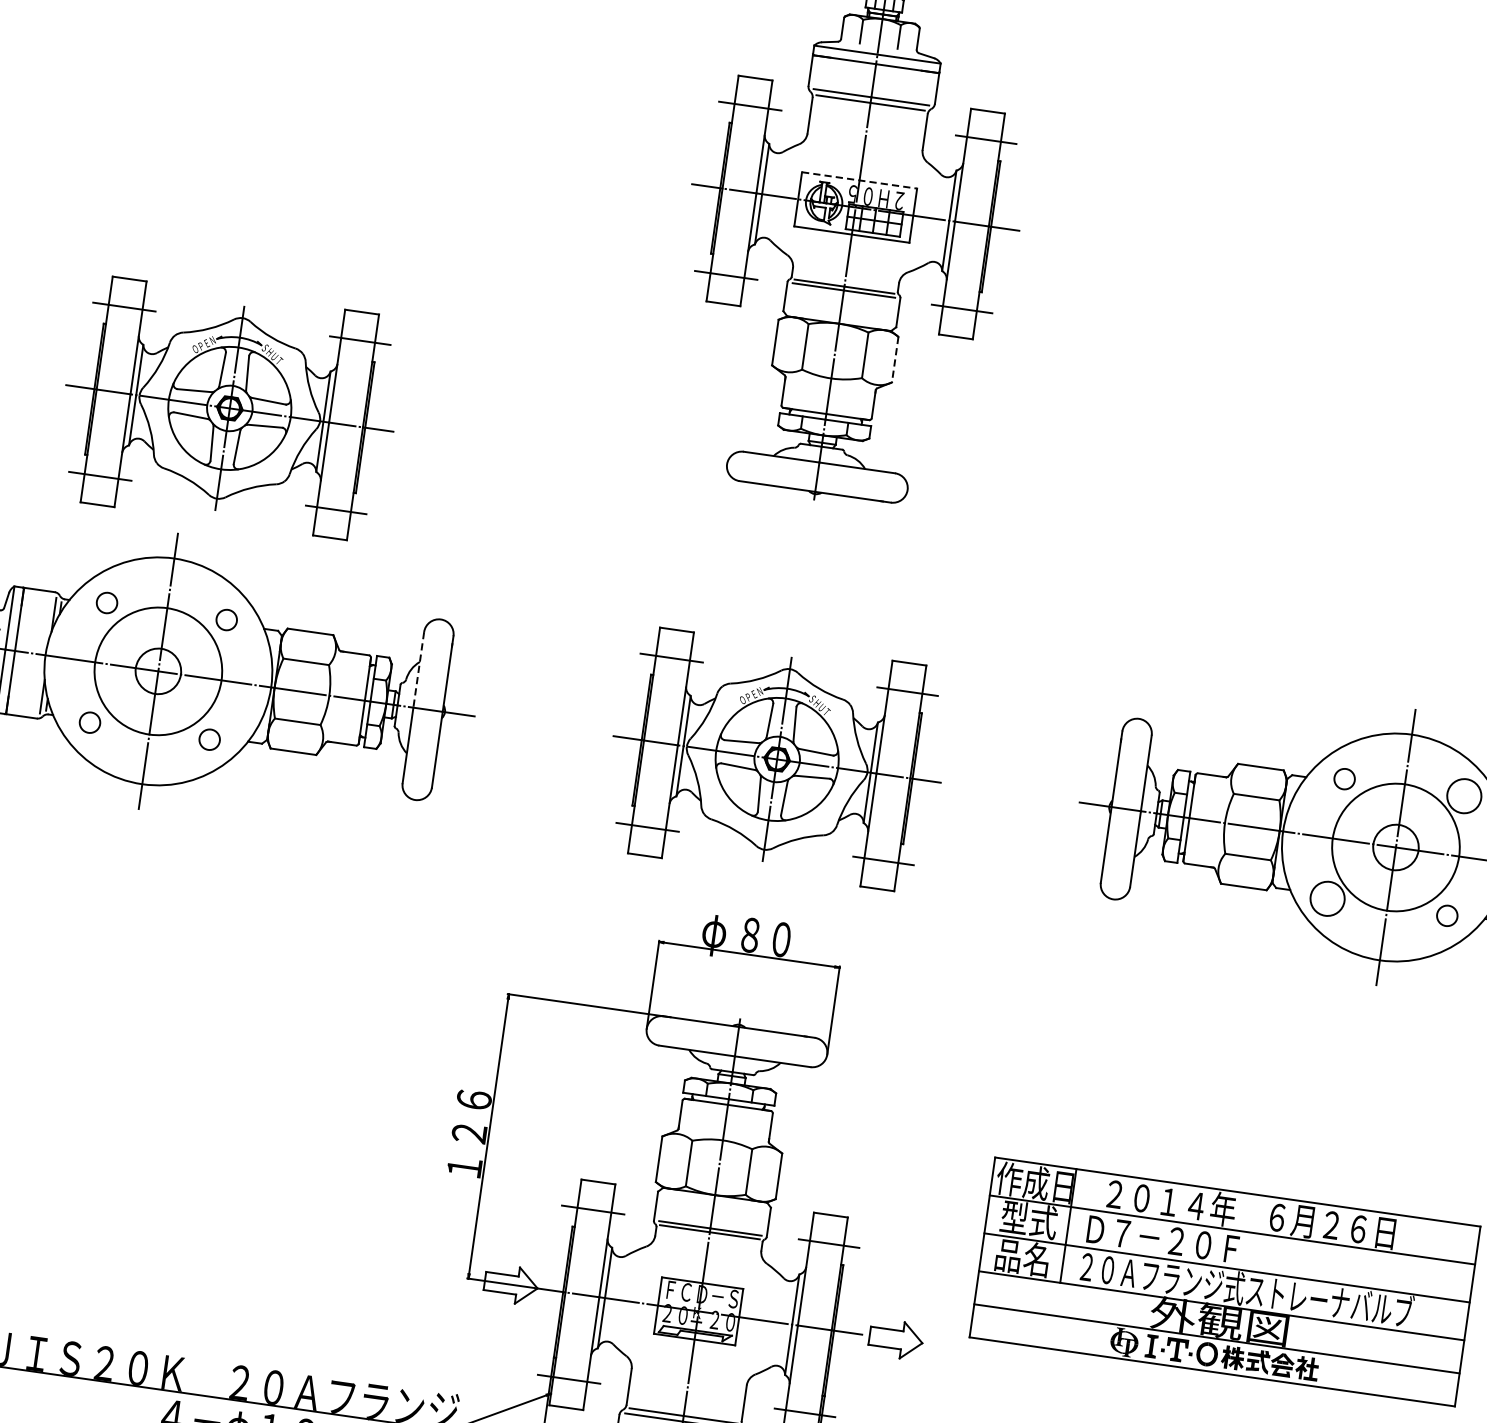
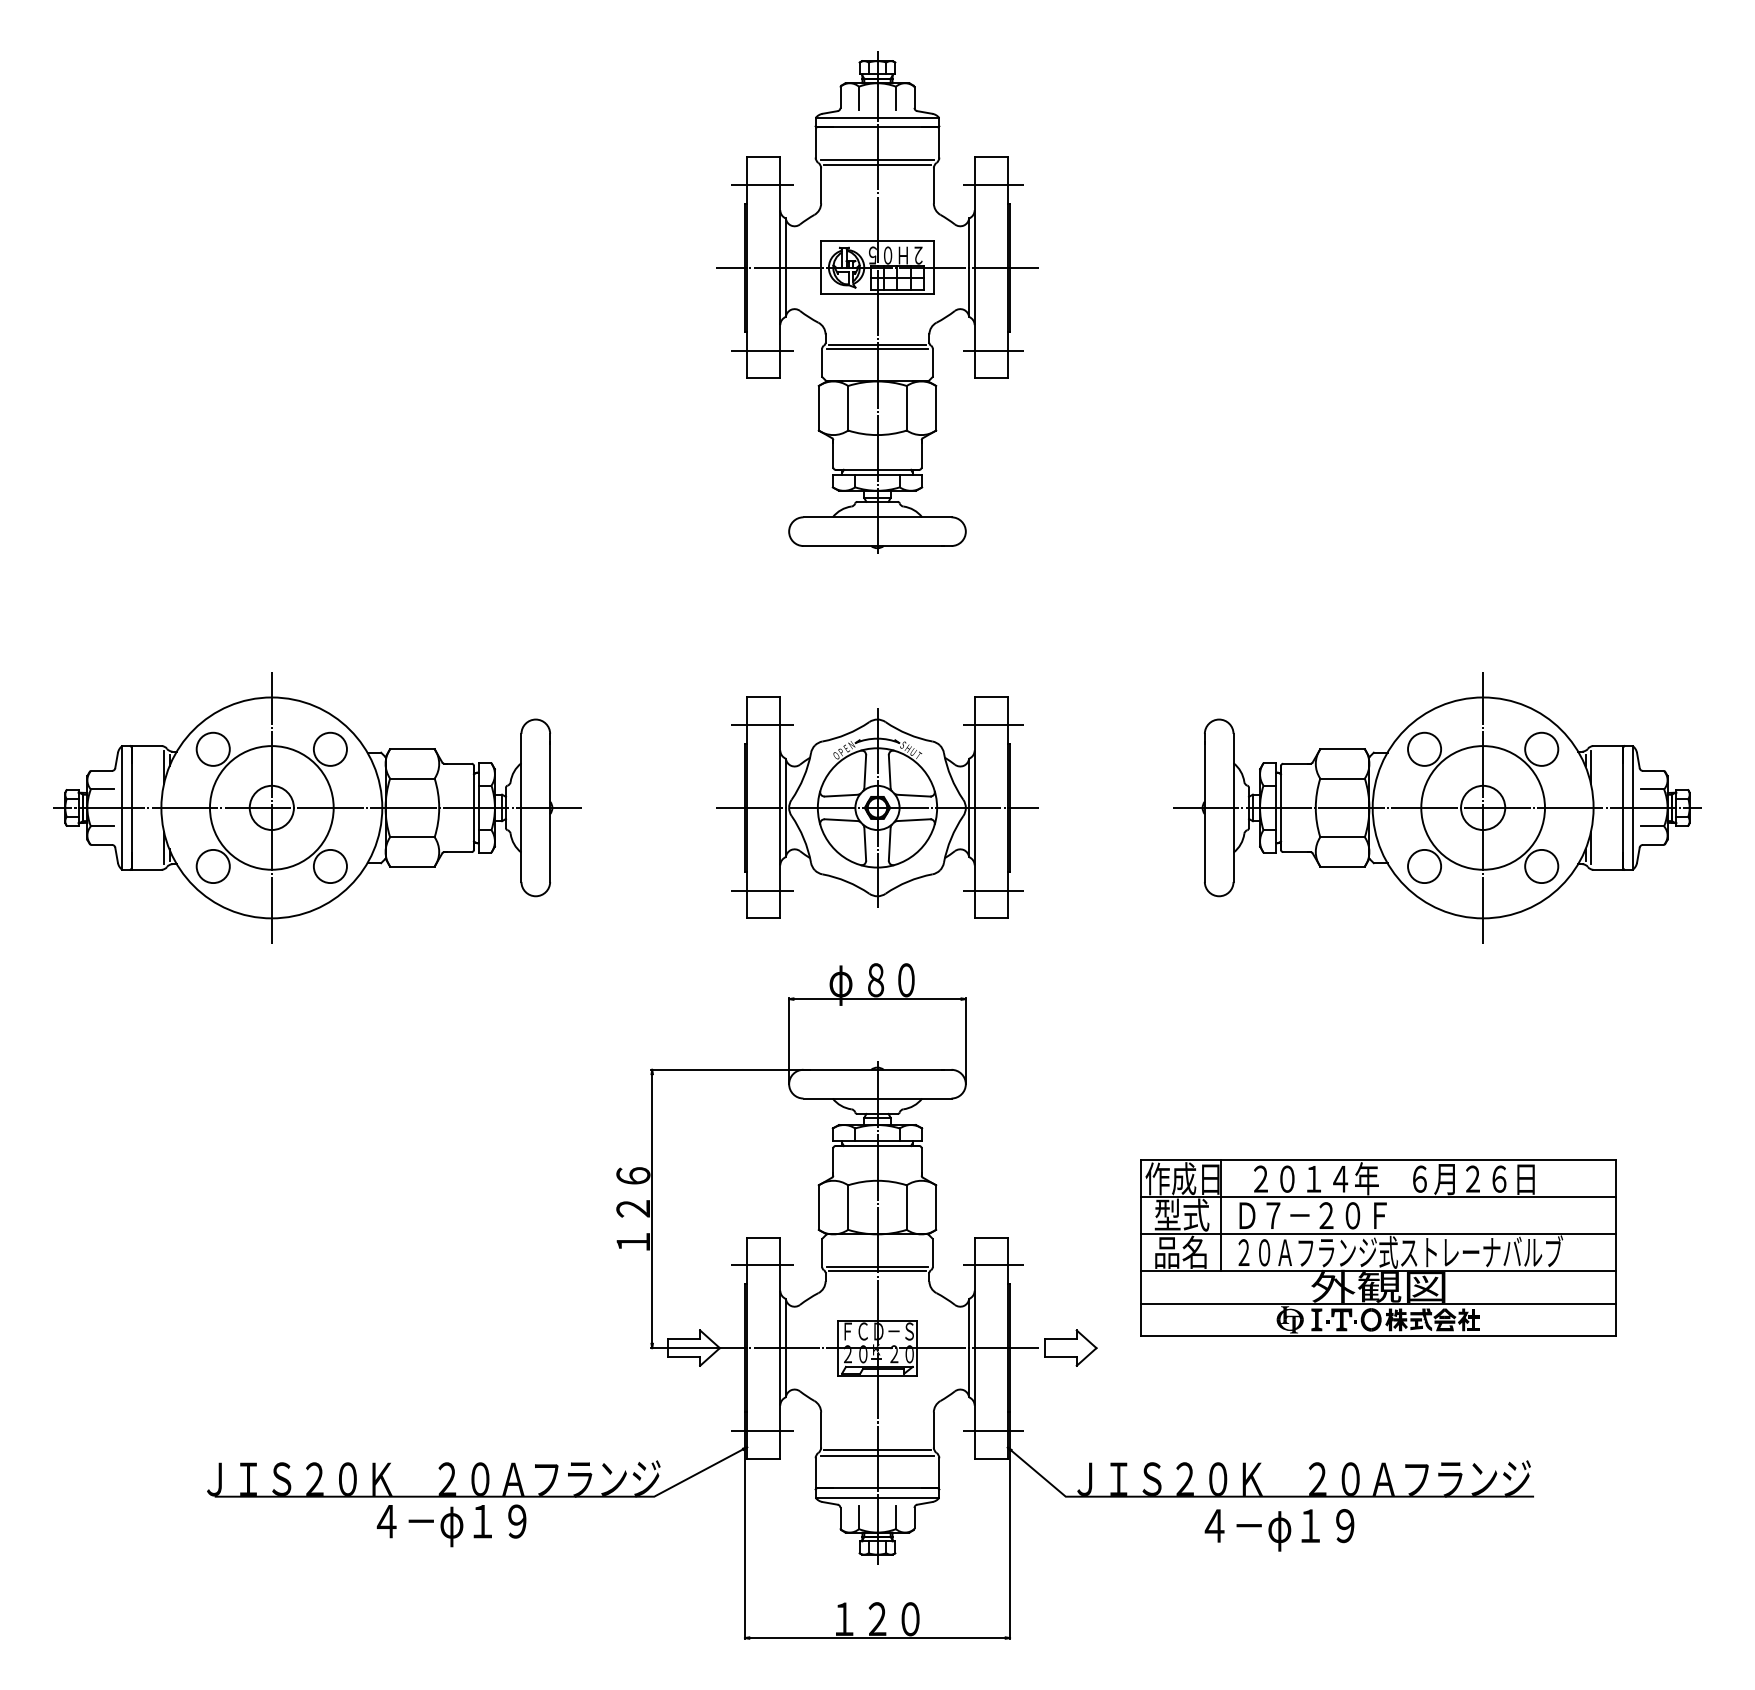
line: (859, 180) -> (877, 241), dashed -> solid
line: (895, 359) -> (936, 408), dashed -> solid
part: (229, 408) -> (304, 545), removed
circle: (106, 602) -> (212, 748), size x1.67
circle: (225, 619) -> (329, 748), size x1.67
line: (418, 669) -> (521, 770), dashed -> solid
circle: (89, 722) -> (212, 866), size x1.67
circle: (208, 739) -> (329, 866), size x1.67
circle: (1344, 778) -> (1424, 748), size x1.67
circle: (1447, 915) -> (1541, 866), size x1.67

